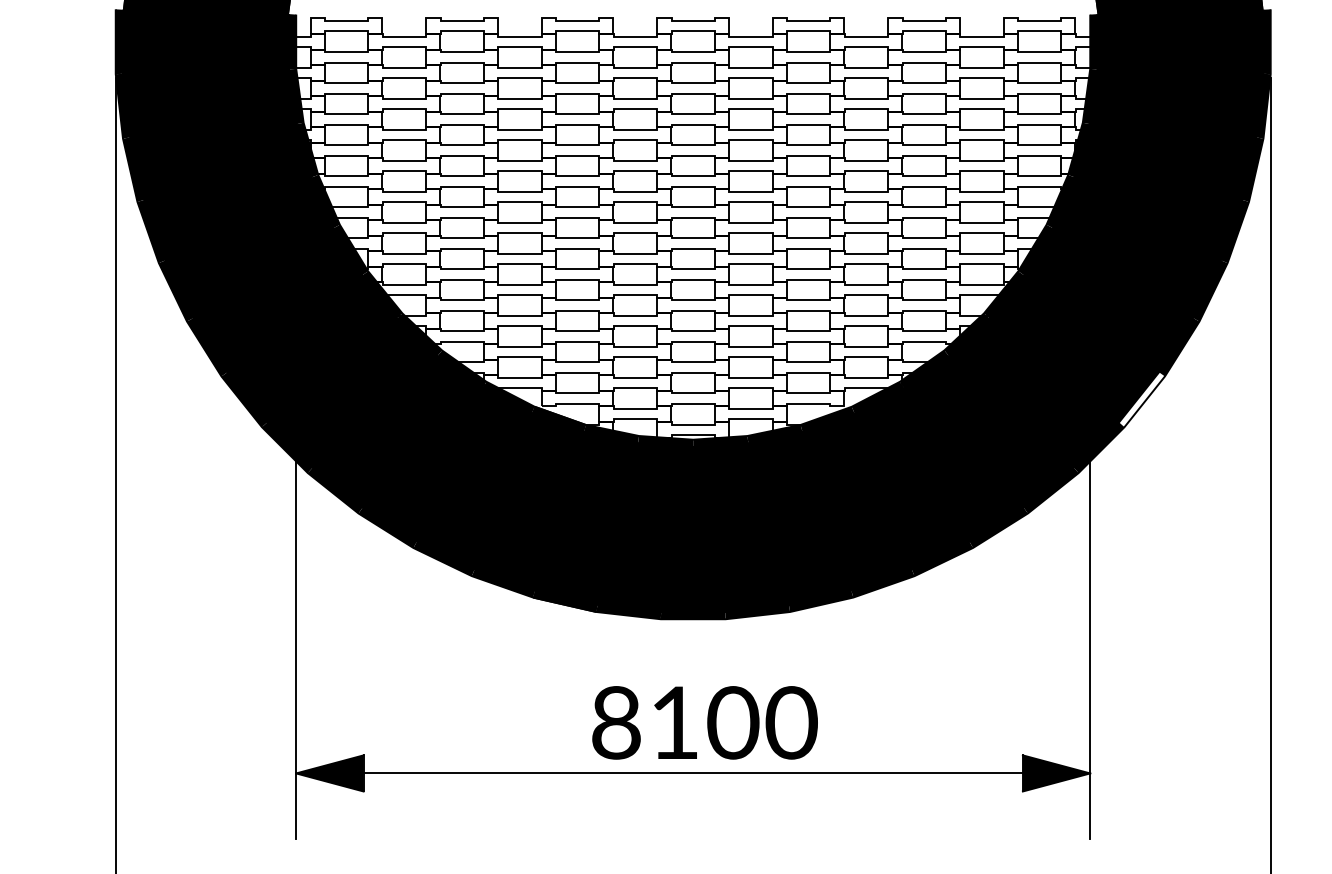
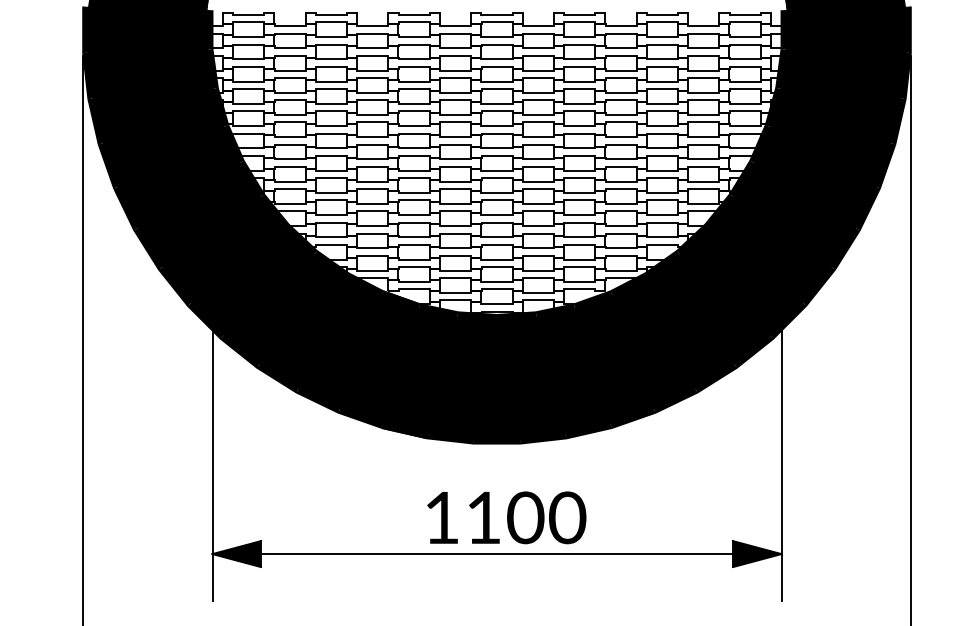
fill: (1141, 399) -> (818, 286), added
text: (616, 722) -> (442, 517), 8100 -> 1100

